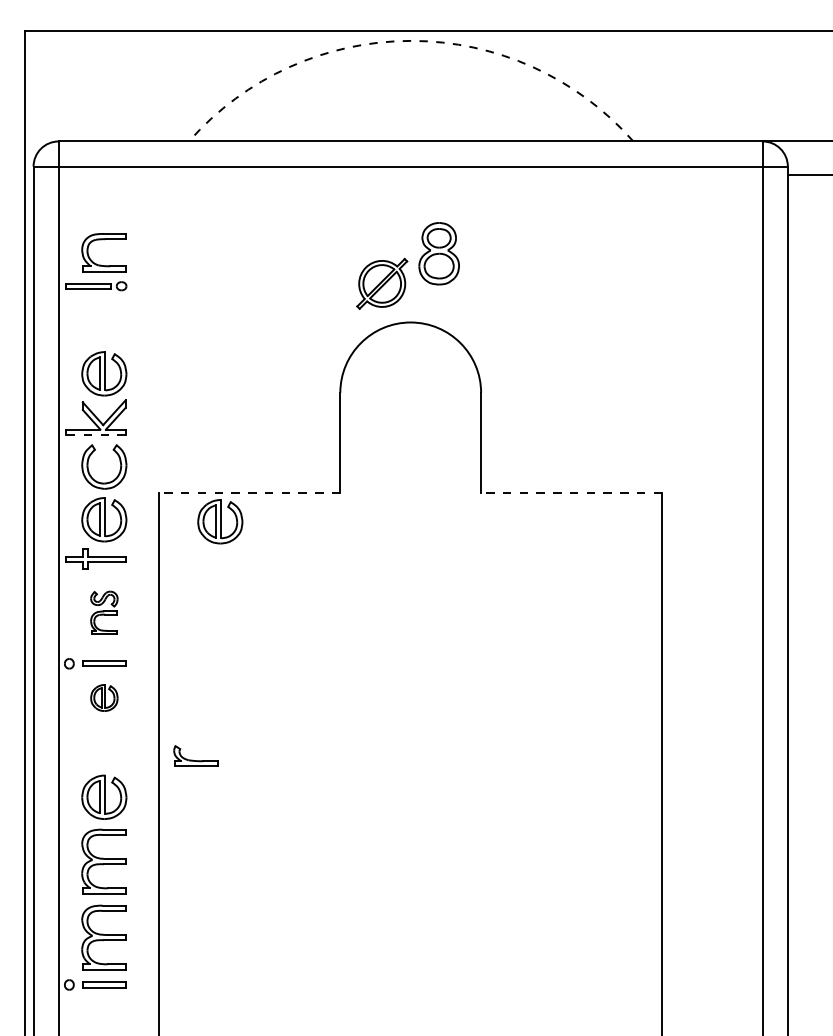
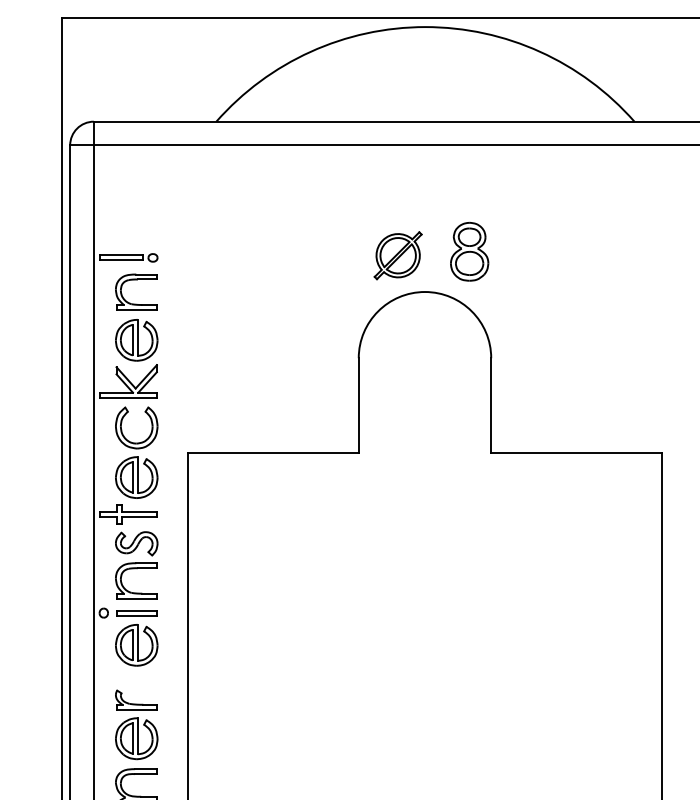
arc: (411, 40) -> (425, 26), dashed -> solid
part: (103, 240) -> (135, 280), moved
part: (438, 253) -> (469, 251), moved
line: (95, 434) -> (128, 397), dashed -> solid
line: (249, 493) -> (273, 452), dashed -> solid
line: (571, 493) -> (576, 452), dashed -> solid
part: (220, 521) -> (246, 479), removed
part: (104, 612) -> (136, 564), size x1.67
part: (104, 697) -> (136, 644), size x1.67
part: (195, 755) -> (135, 699), moved

